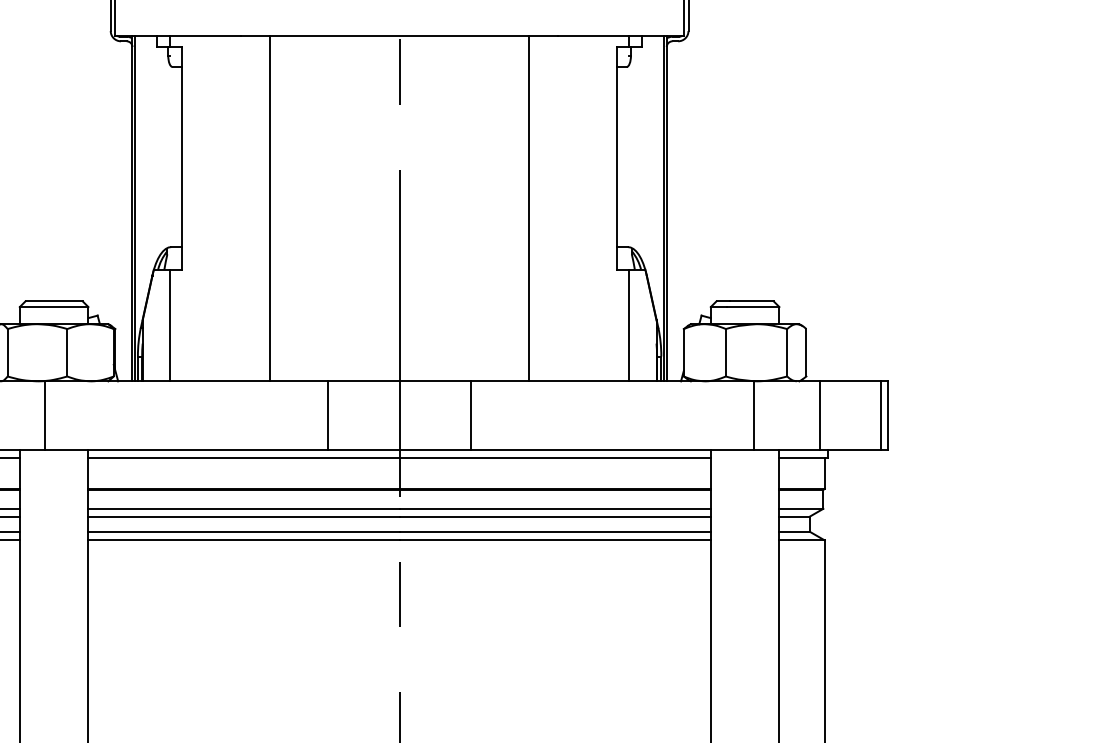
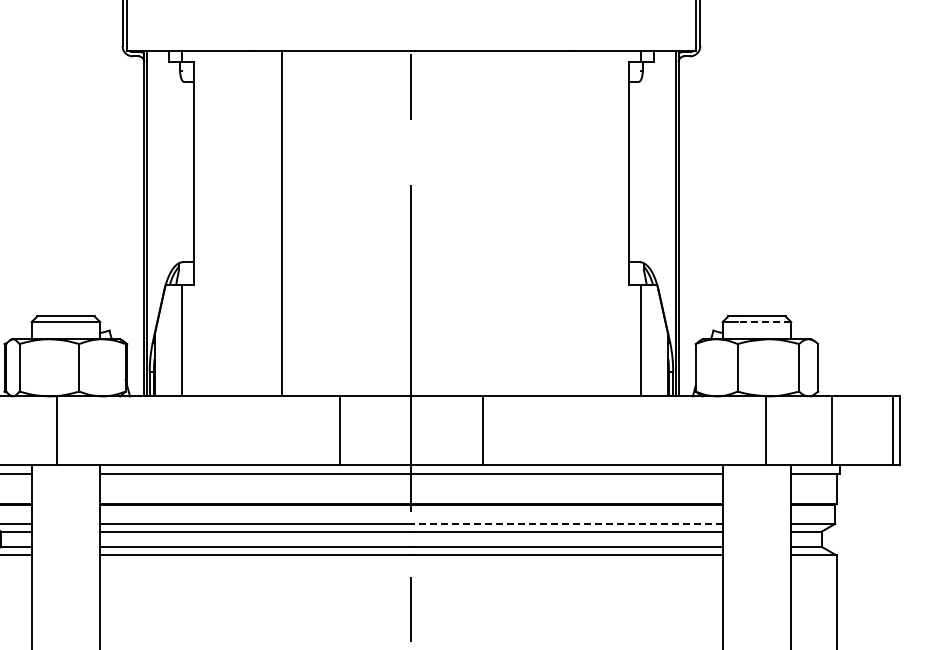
line: (529, 208) -> (541, 223), removed
line: (752, 307) -> (764, 322), solid -> dashed
line: (555, 508) -> (567, 523), solid -> dashed

